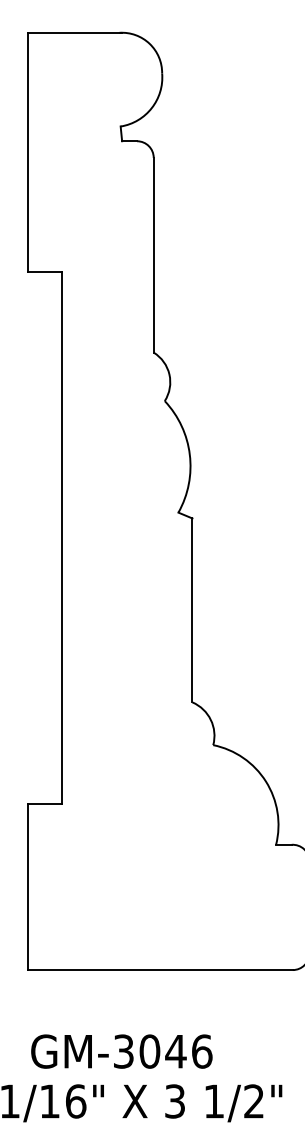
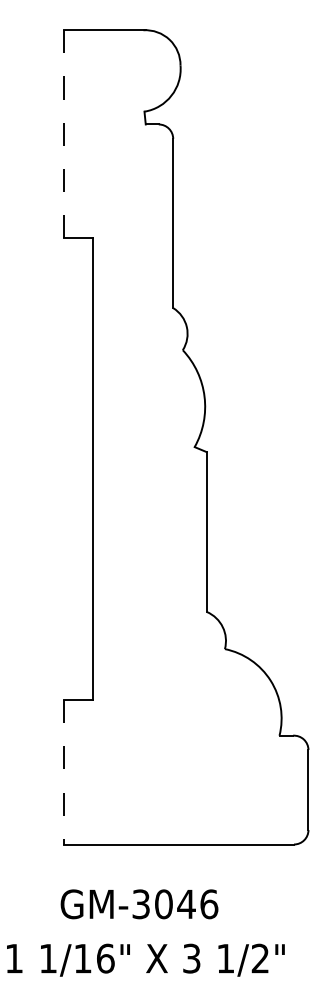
line: (28, 152) -> (64, 134), solid -> dashed
line: (28, 887) -> (64, 772), solid -> dashed
text: (121, 1051) -> (139, 904), moved

